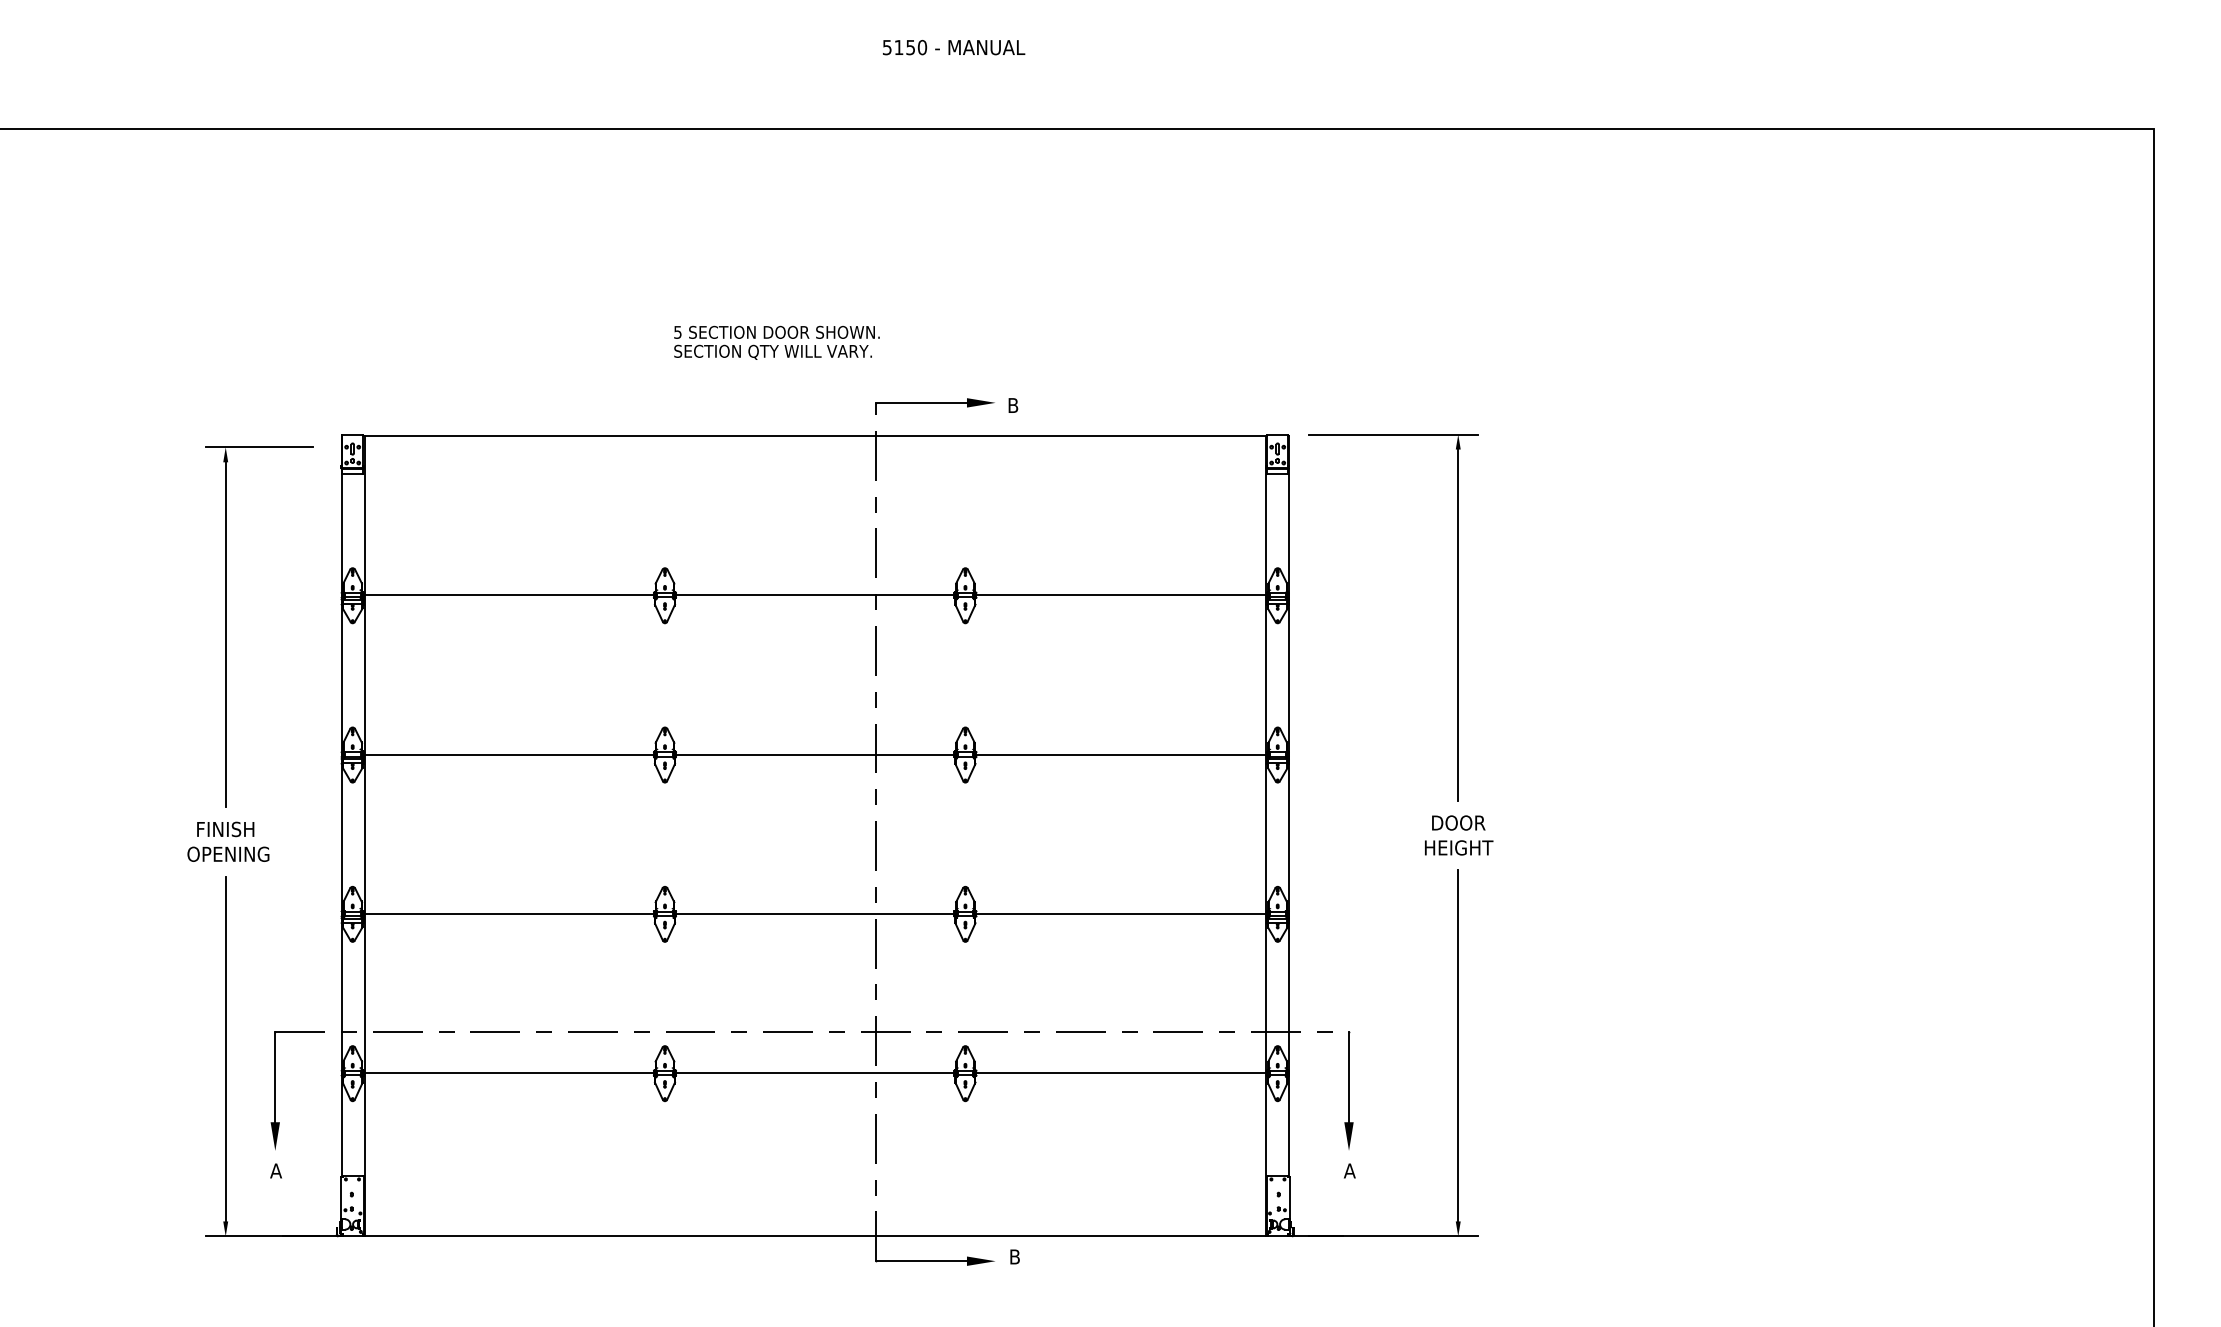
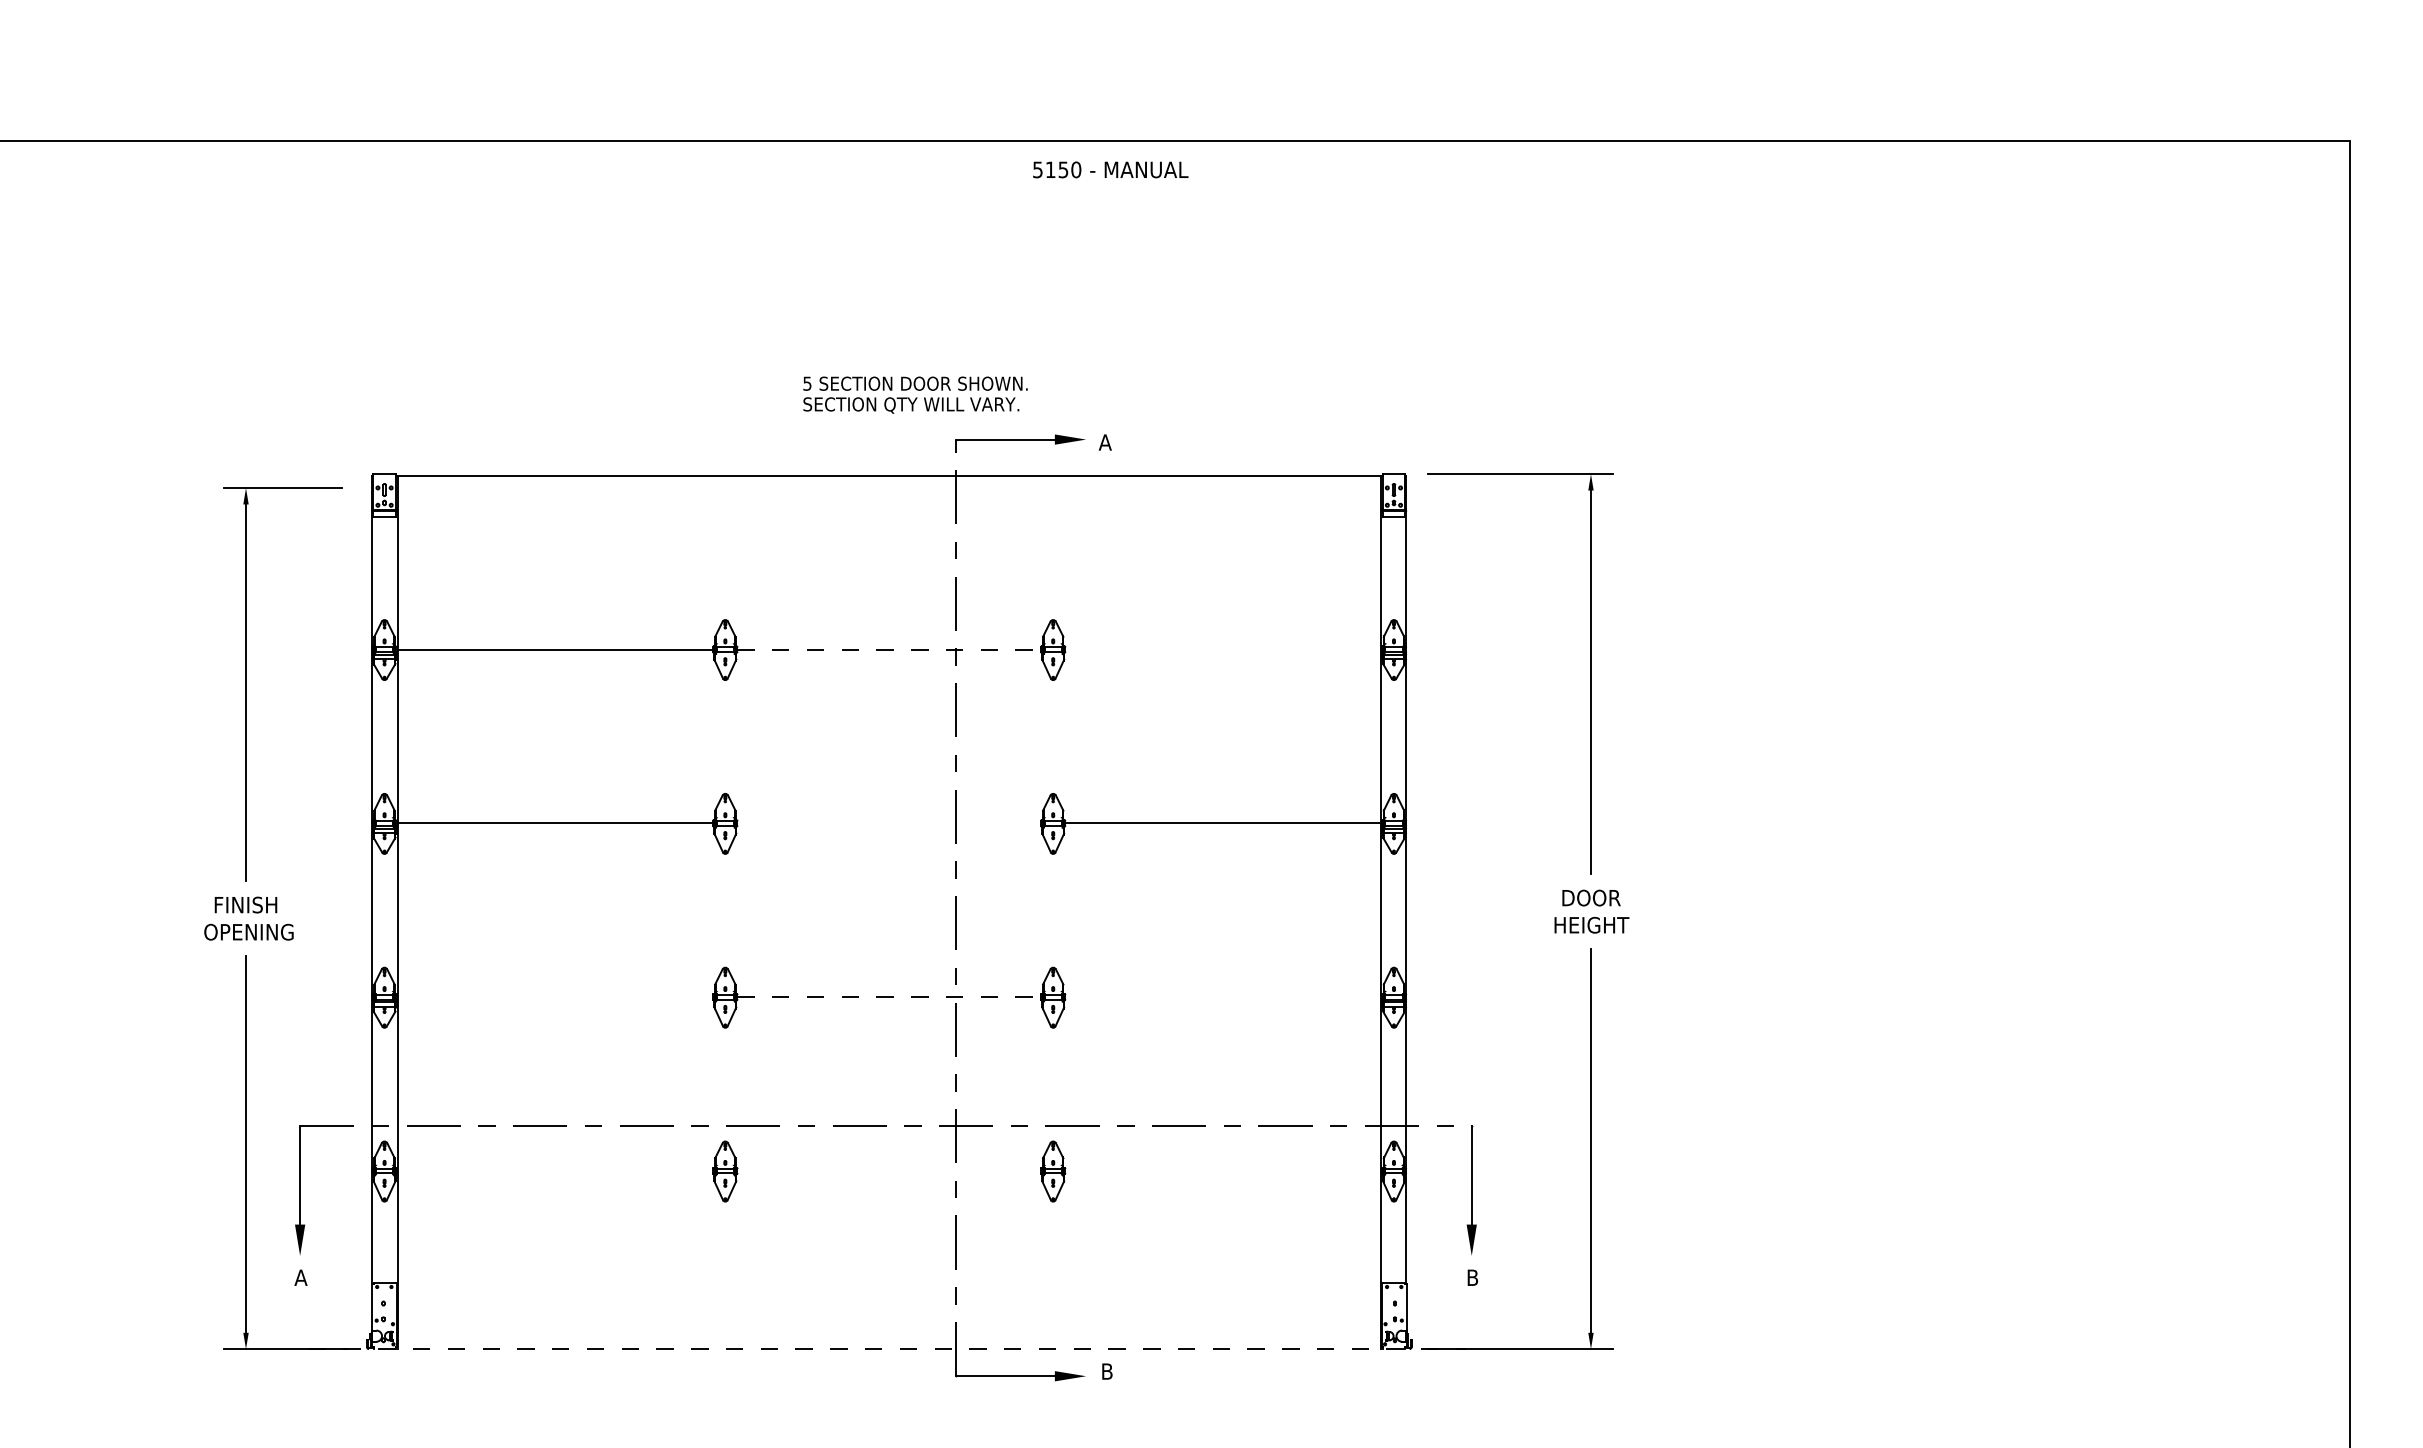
text: (953, 47) -> (1110, 169), moved
text: (776, 342) -> (915, 394), moved
text: (1012, 405) -> (1104, 442), B -> A
line: (815, 595) -> (889, 649), solid -> dashed
line: (1121, 595) -> (1223, 649), removed
line: (815, 754) -> (889, 823), removed
line: (509, 914) -> (555, 997), removed
line: (815, 914) -> (889, 997), solid -> dashed
line: (1121, 914) -> (1223, 997), removed
line: (509, 1073) -> (555, 1171), removed
line: (815, 1073) -> (889, 1171), removed
line: (1121, 1073) -> (1223, 1171), removed
text: (1349, 1170) -> (1472, 1277), A -> B
line: (813, 1236) -> (887, 1349), solid -> dashed

